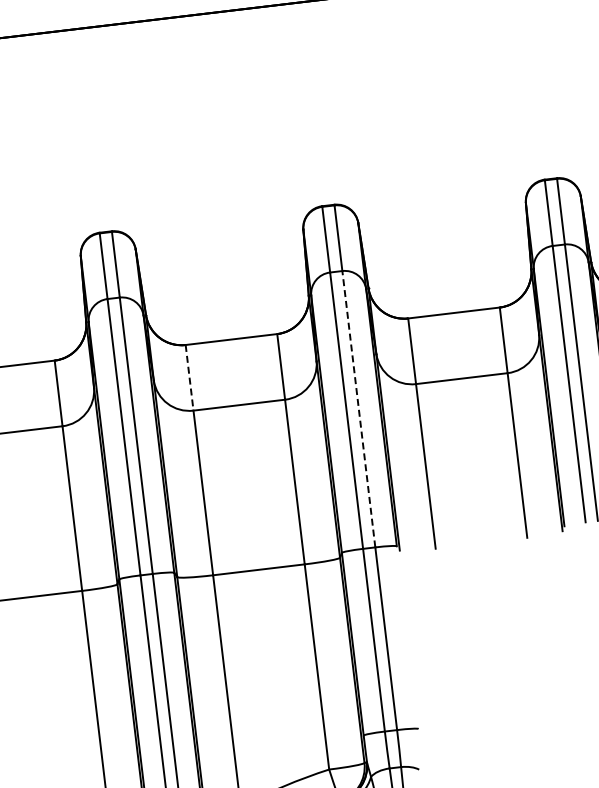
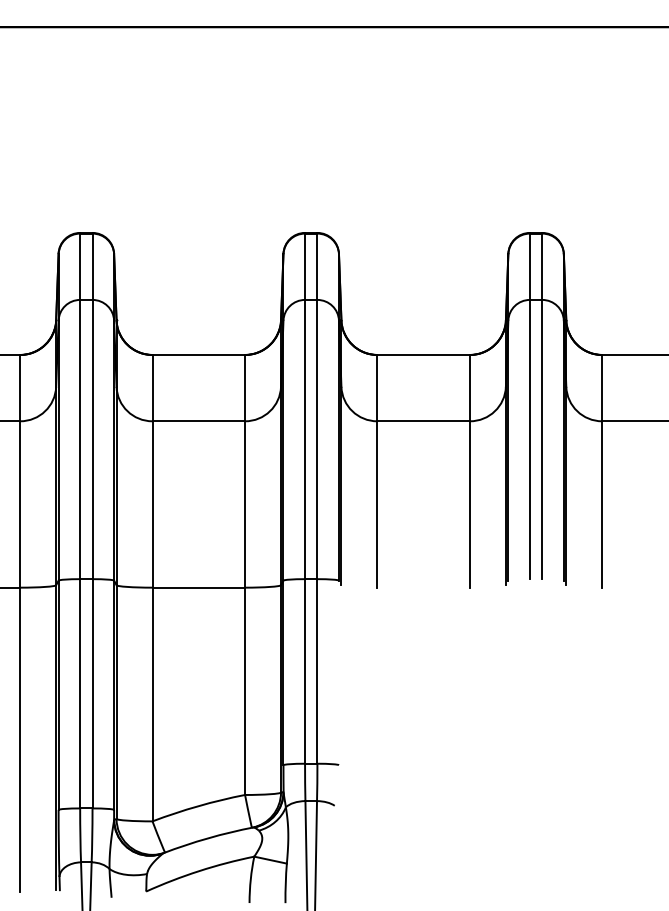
line: (189, 378) -> (152, 388), dashed -> solid
line: (358, 409) -> (317, 439), dashed -> solid

